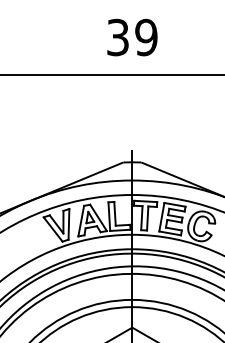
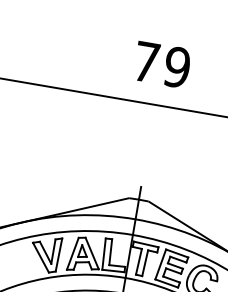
text: (117, 37) -> (145, 61), 39 -> 79

